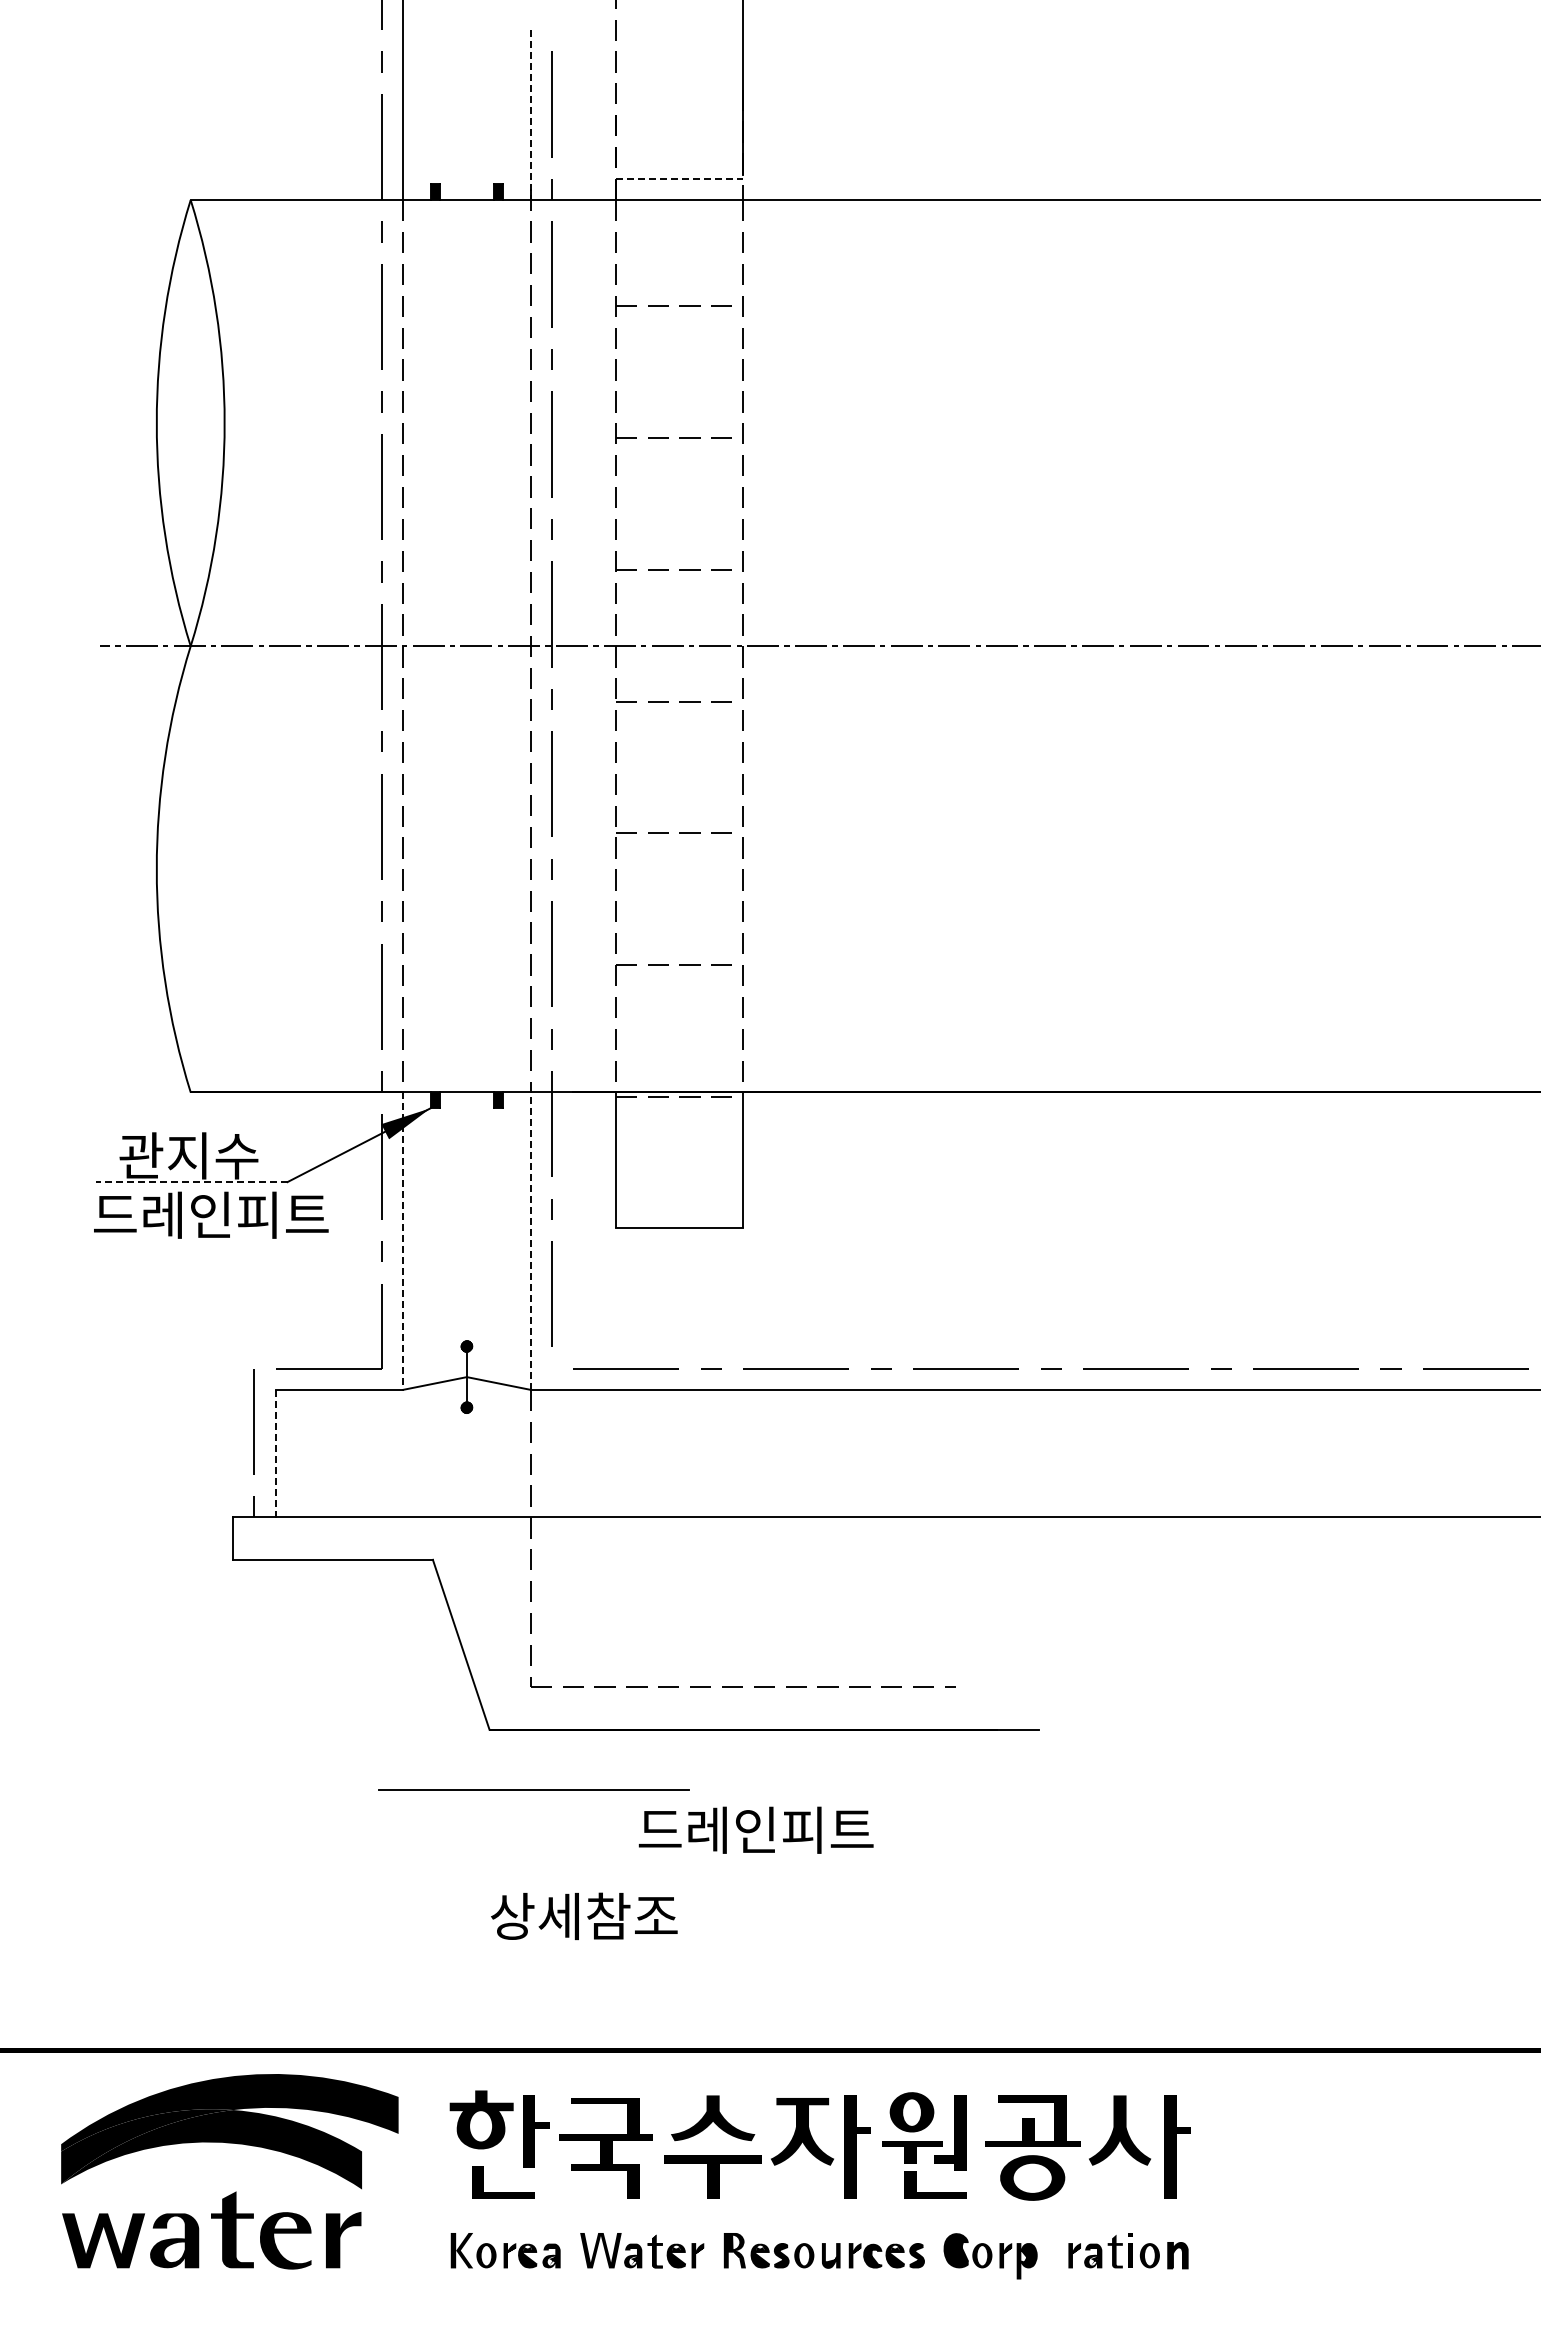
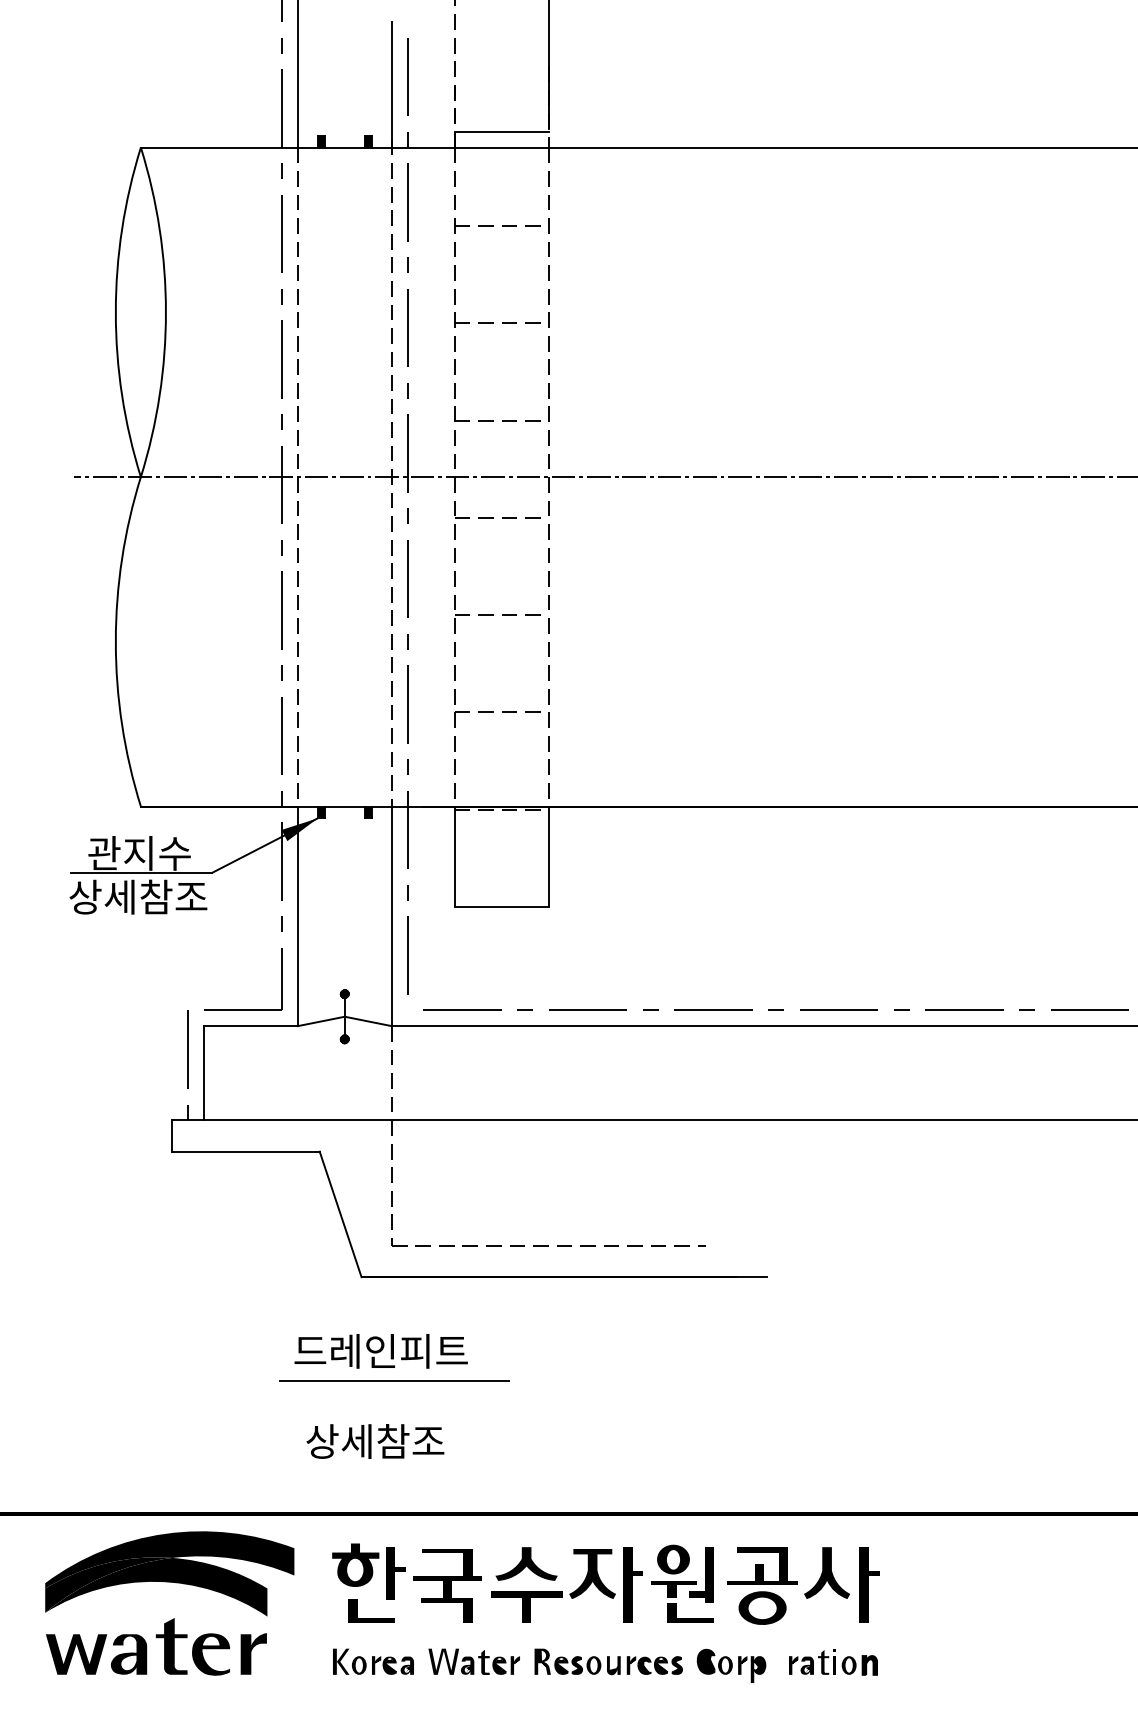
line: (530, 115) -> (391, 85), dashed -> solid
line: (679, 178) -> (501, 131), dashed -> solid
line: (191, 1182) -> (141, 873), dashed -> solid
text: (211, 1214) -> (156, 896), 드레인피트 -> 상세참조
line: (403, 1241) -> (298, 916), dashed -> solid
line: (530, 1241) -> (391, 916), dashed -> solid
line: (275, 1453) -> (203, 1073), dashed -> solid
line: (533, 1789) -> (393, 1381), moved
text: (755, 1829) -> (380, 1350), moved
text: (584, 1915) -> (375, 1440), moved

